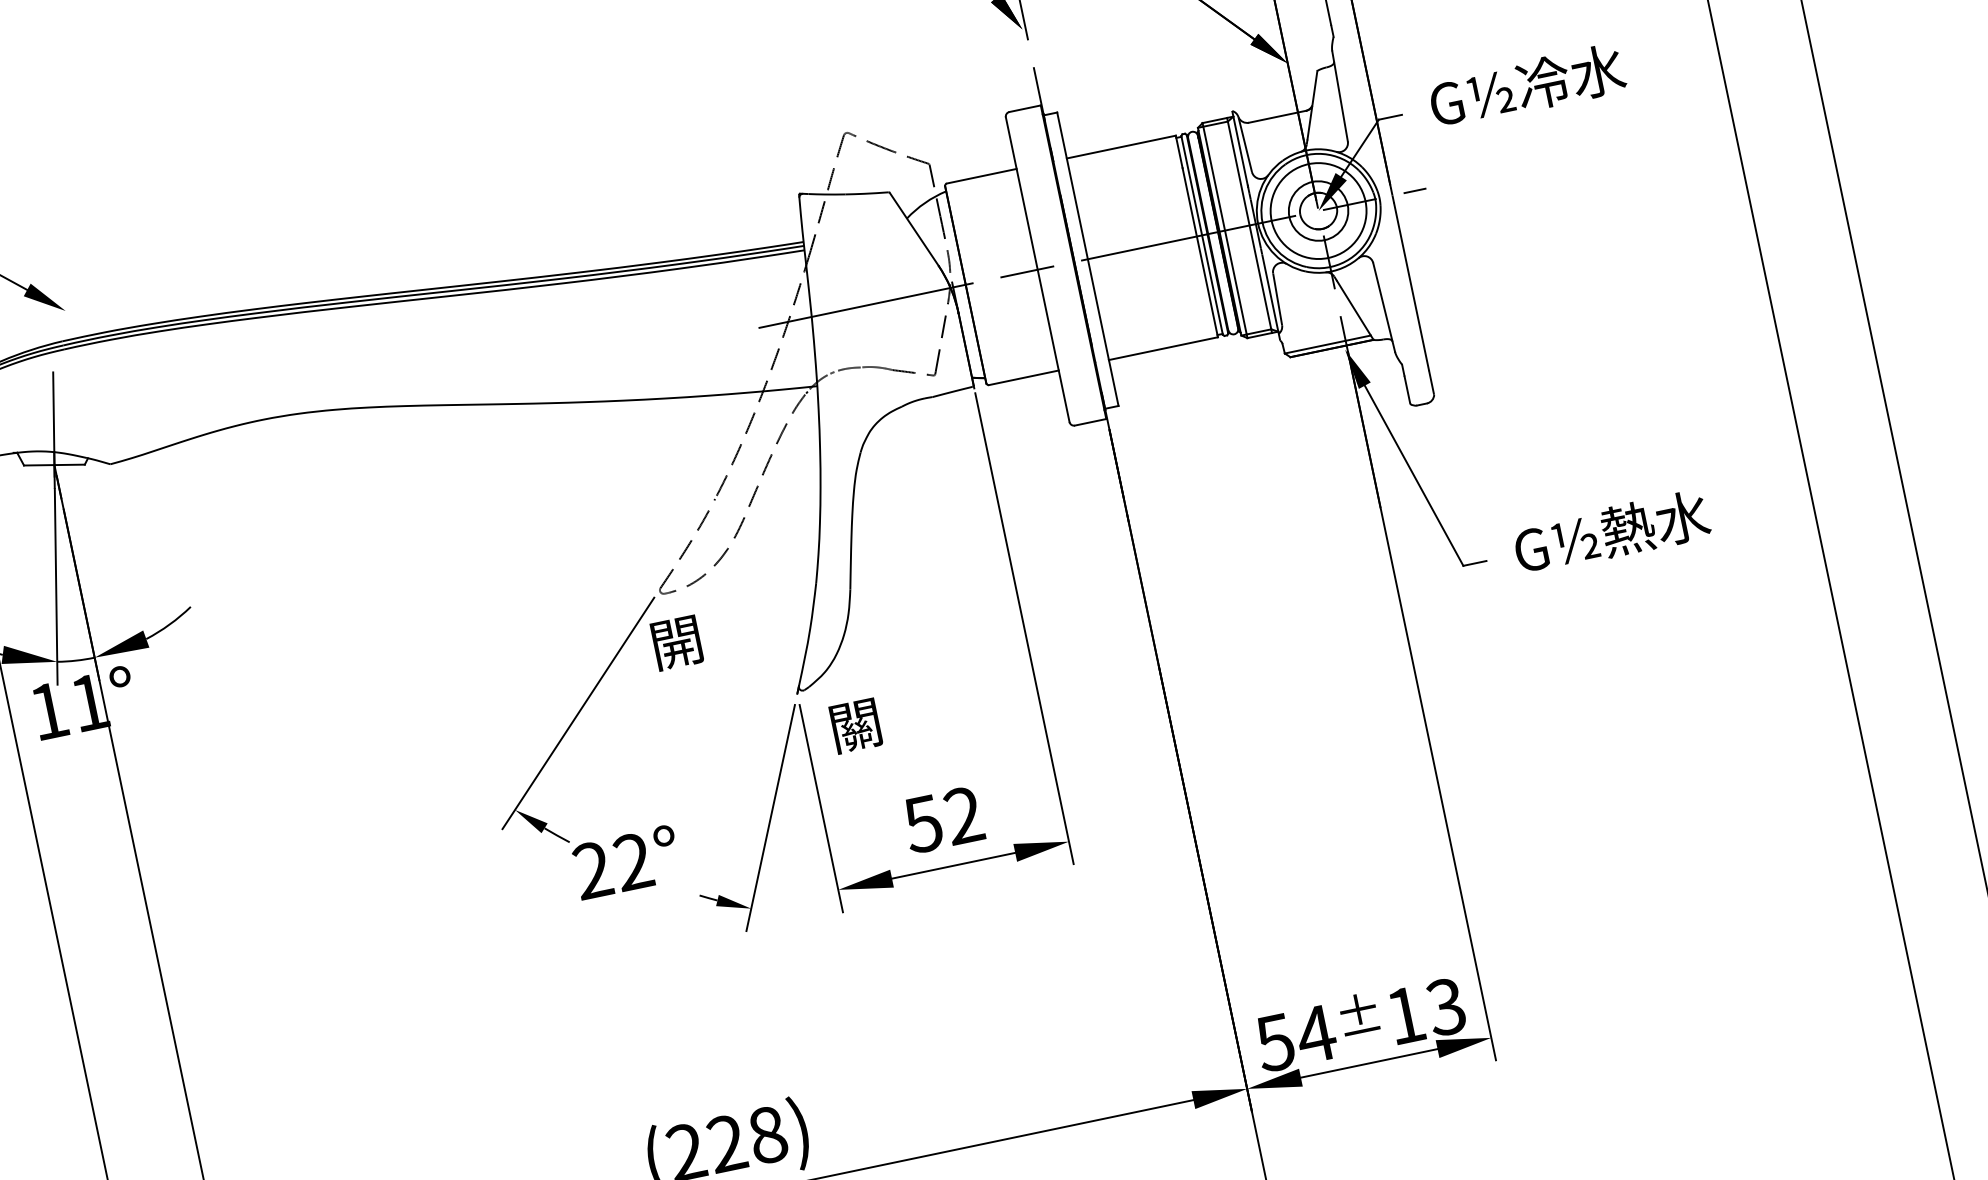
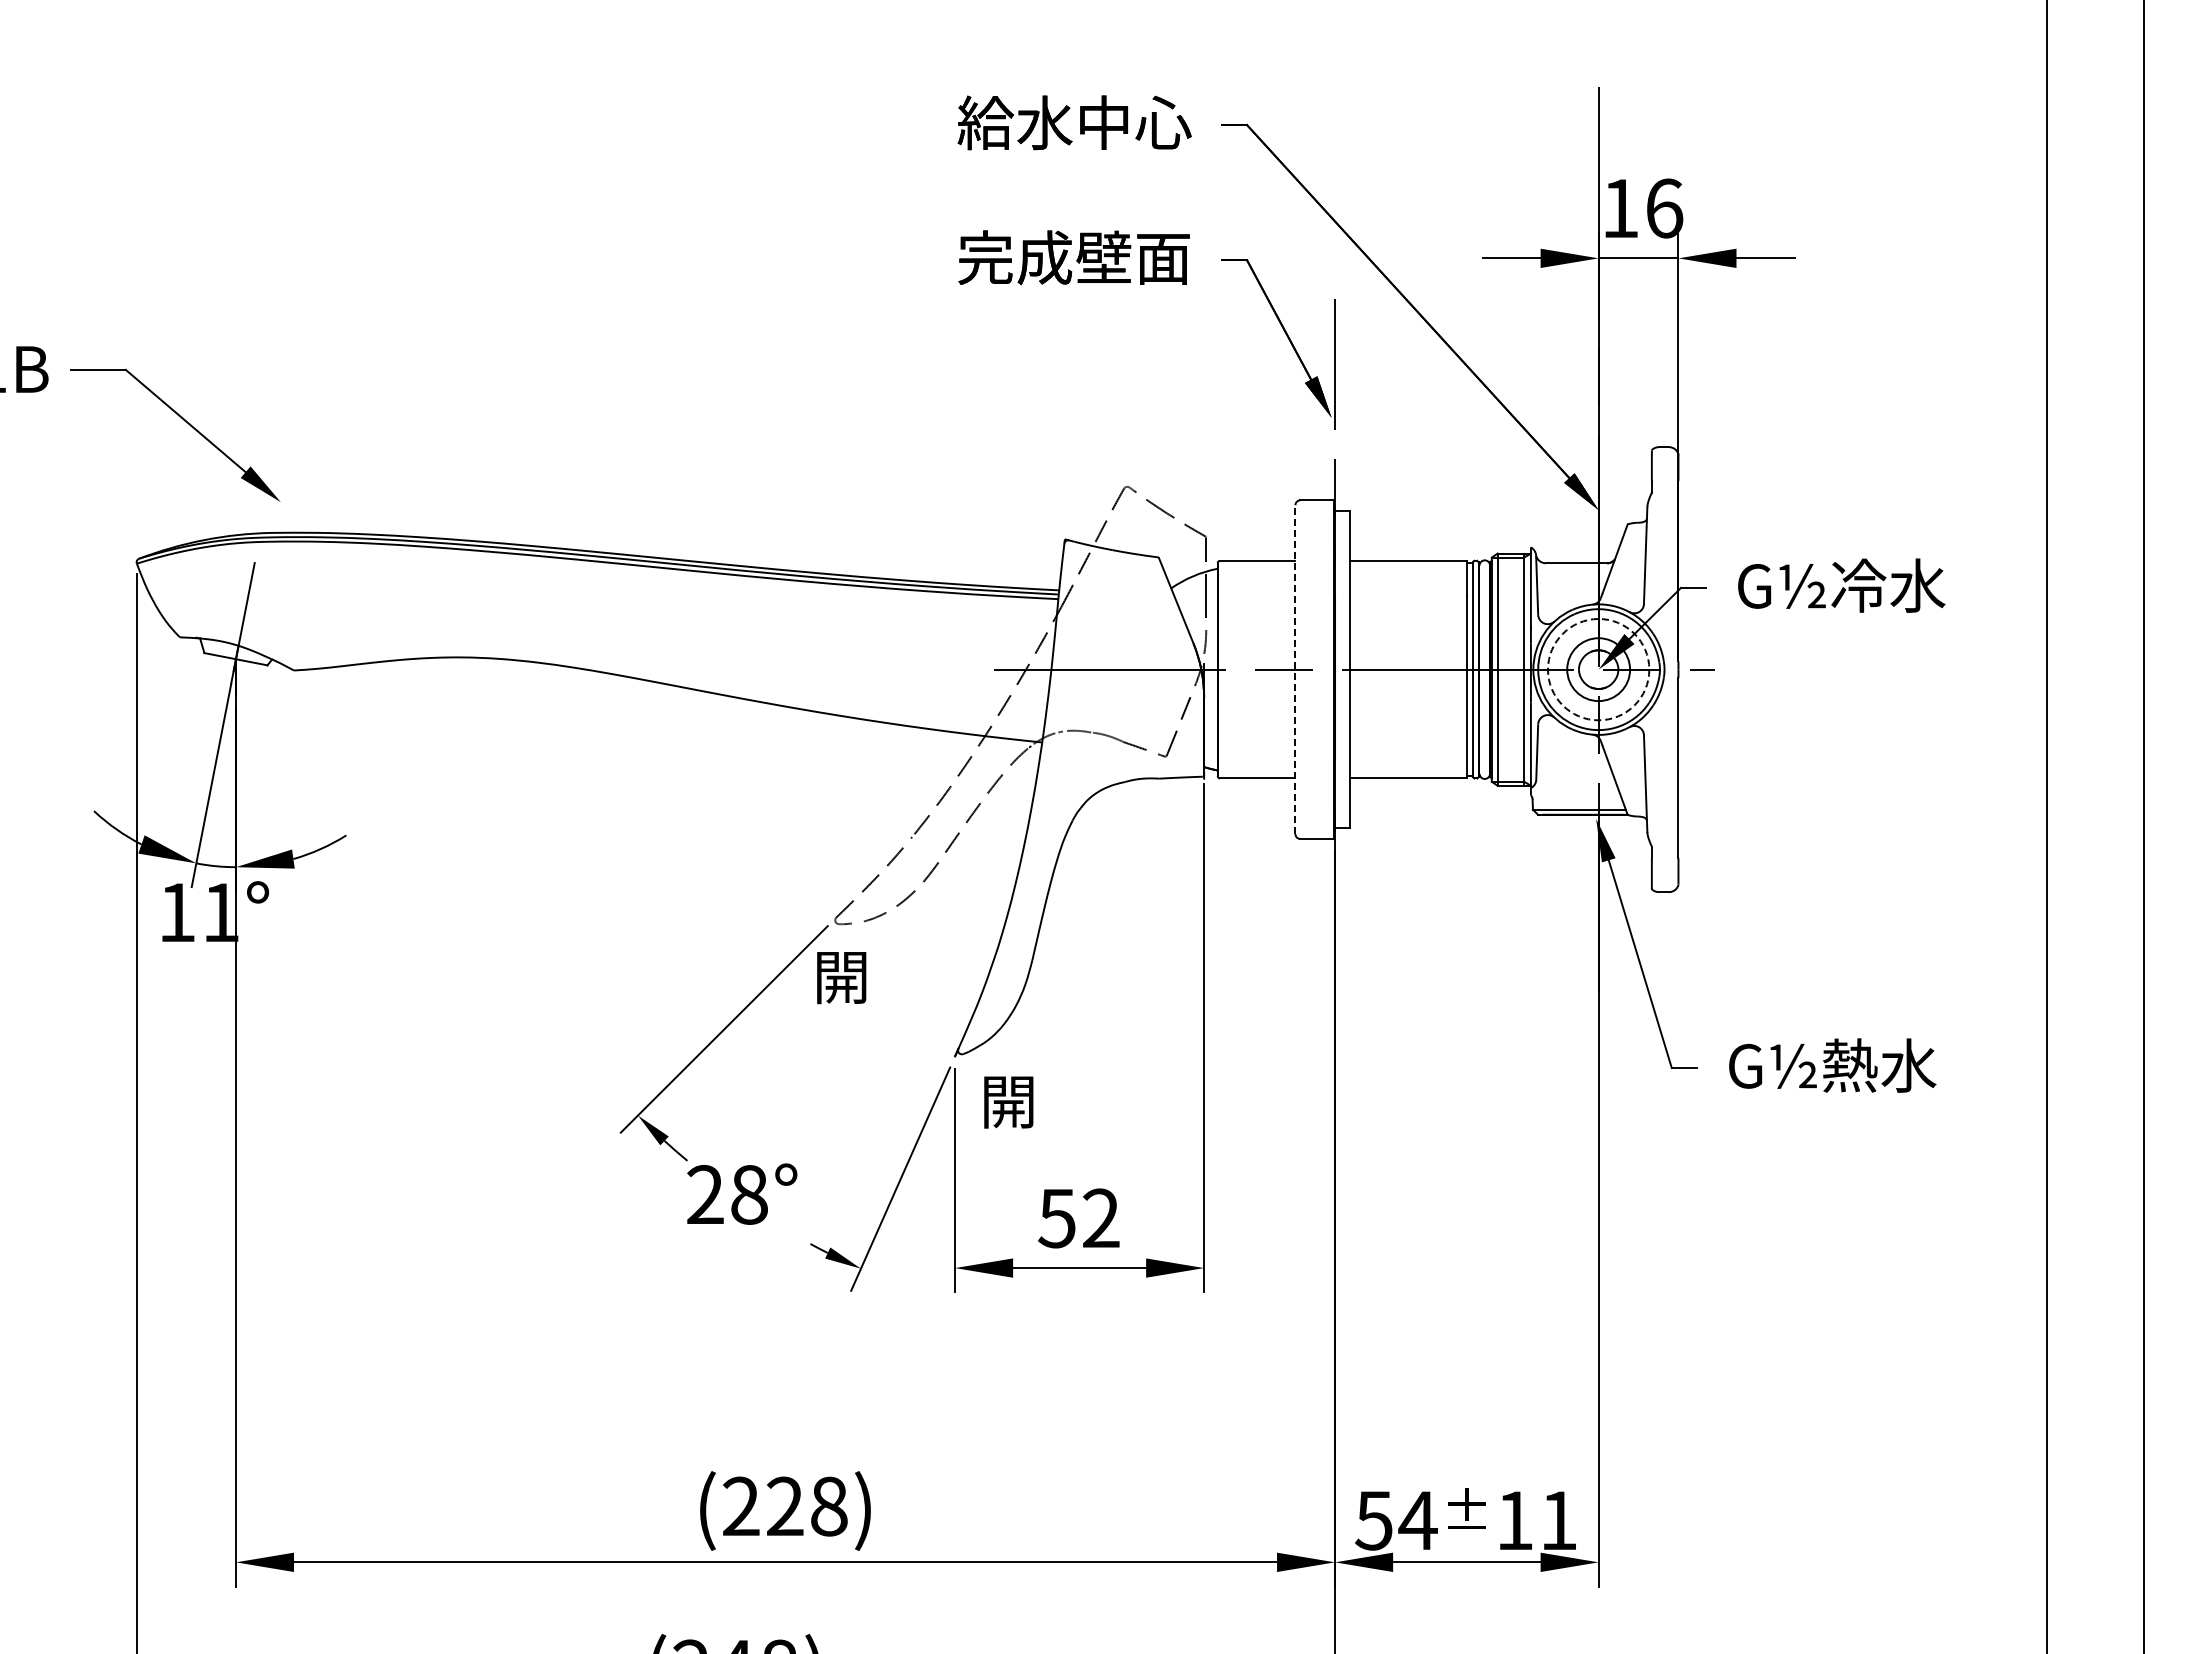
circle: (1318, 210) -> (1598, 669), solid -> dashed
line: (1037, 269) -> (1295, 669), solid -> dashed
text: (855, 726) -> (1008, 1102), 關 -> 開
text: (633, 861) -> (749, 1194), 22° -> 28°
text: (1445, 1007) -> (1557, 1520), 13 -> 11

